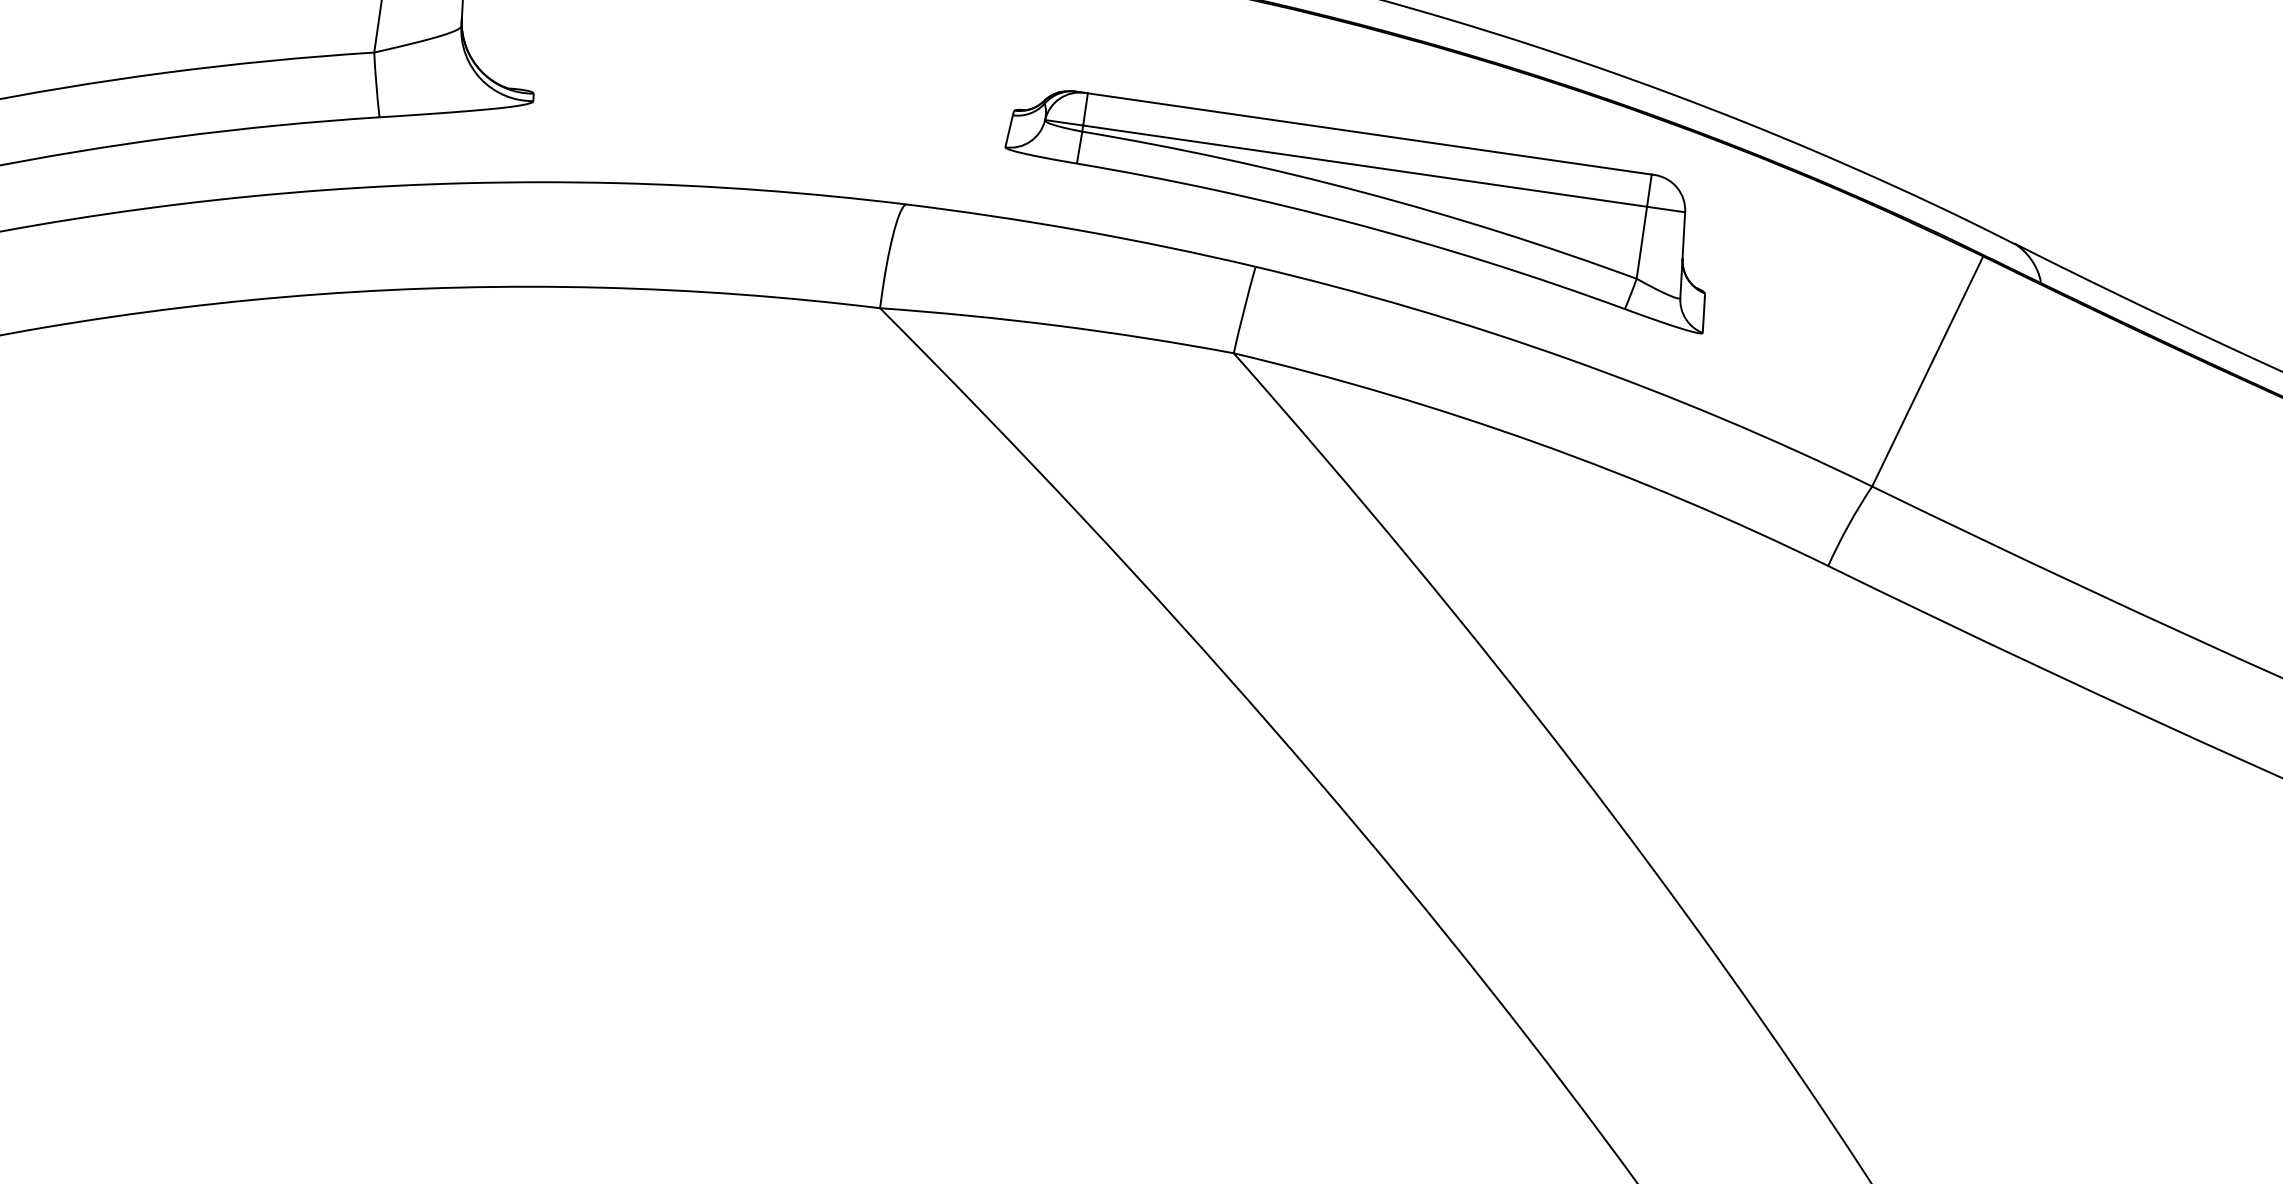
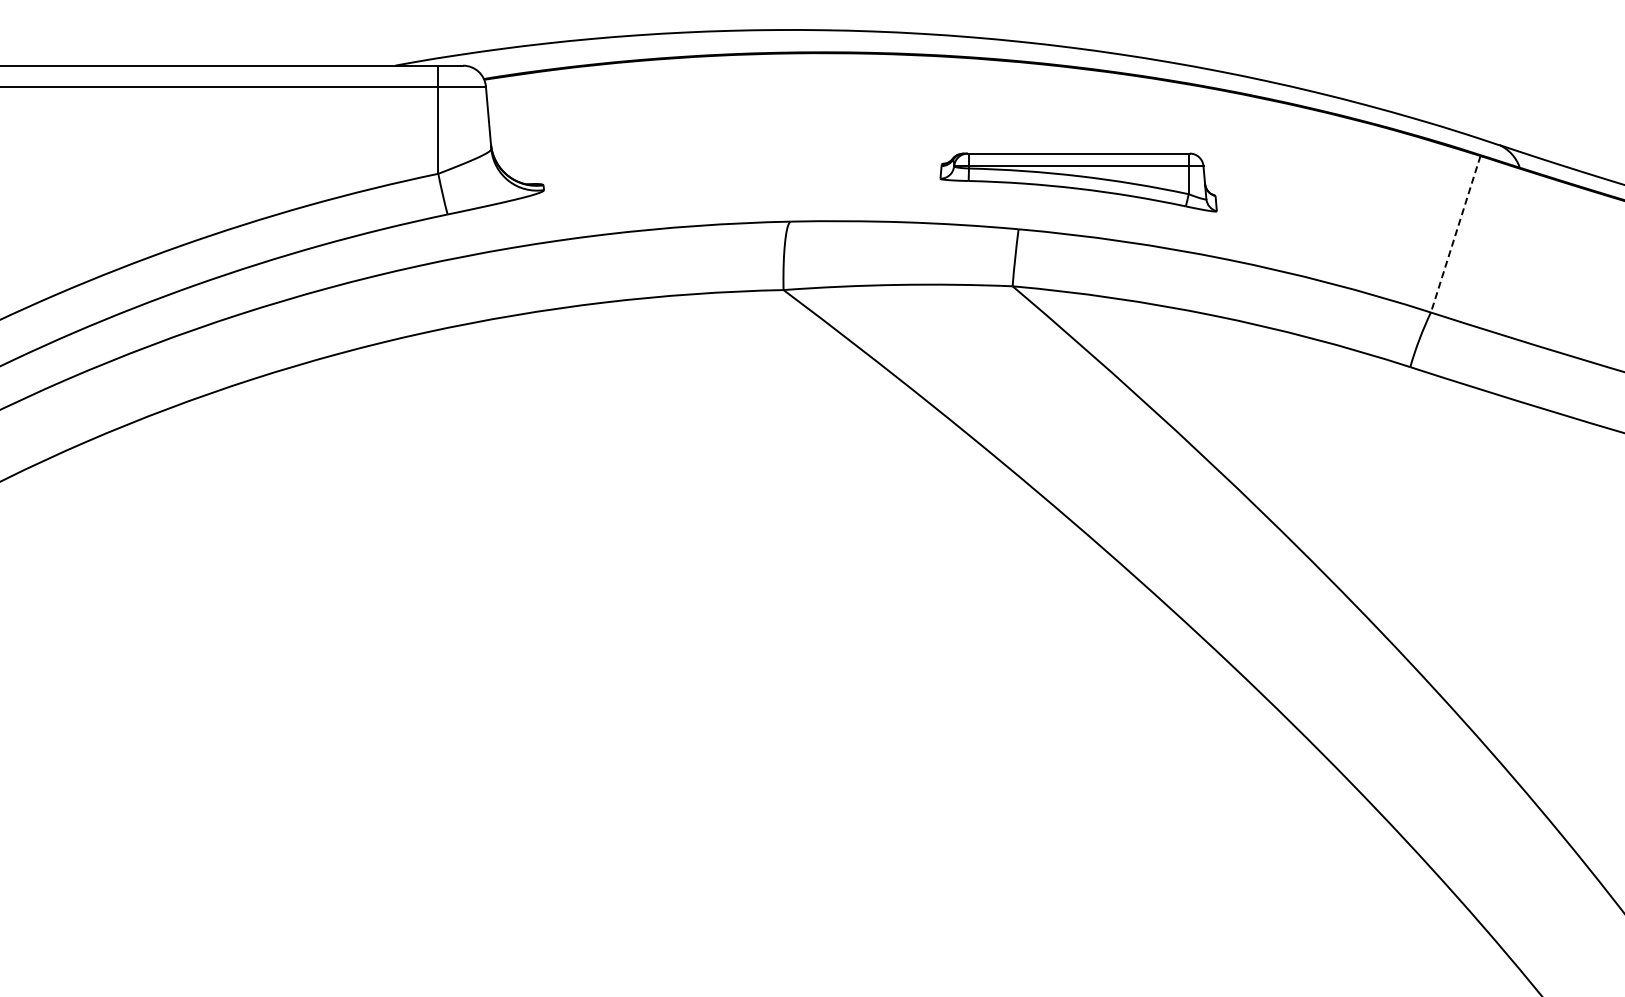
part: (1358, 208) -> (1078, 182), size x0.6
line: (1927, 371) -> (1455, 234), solid -> dashed

